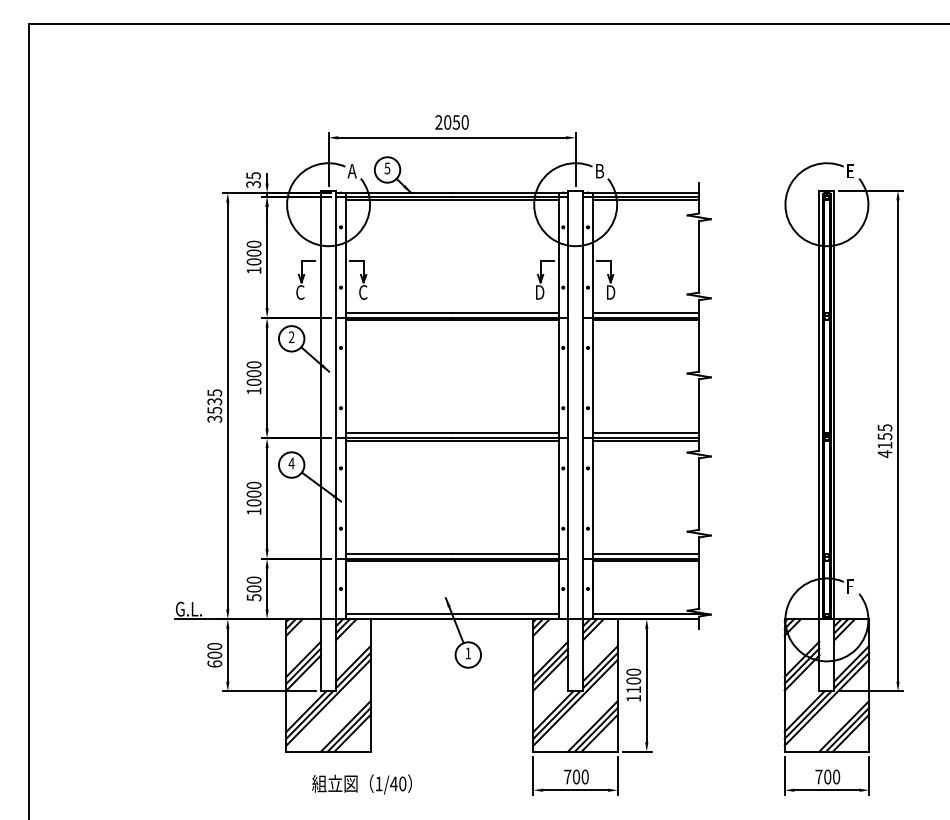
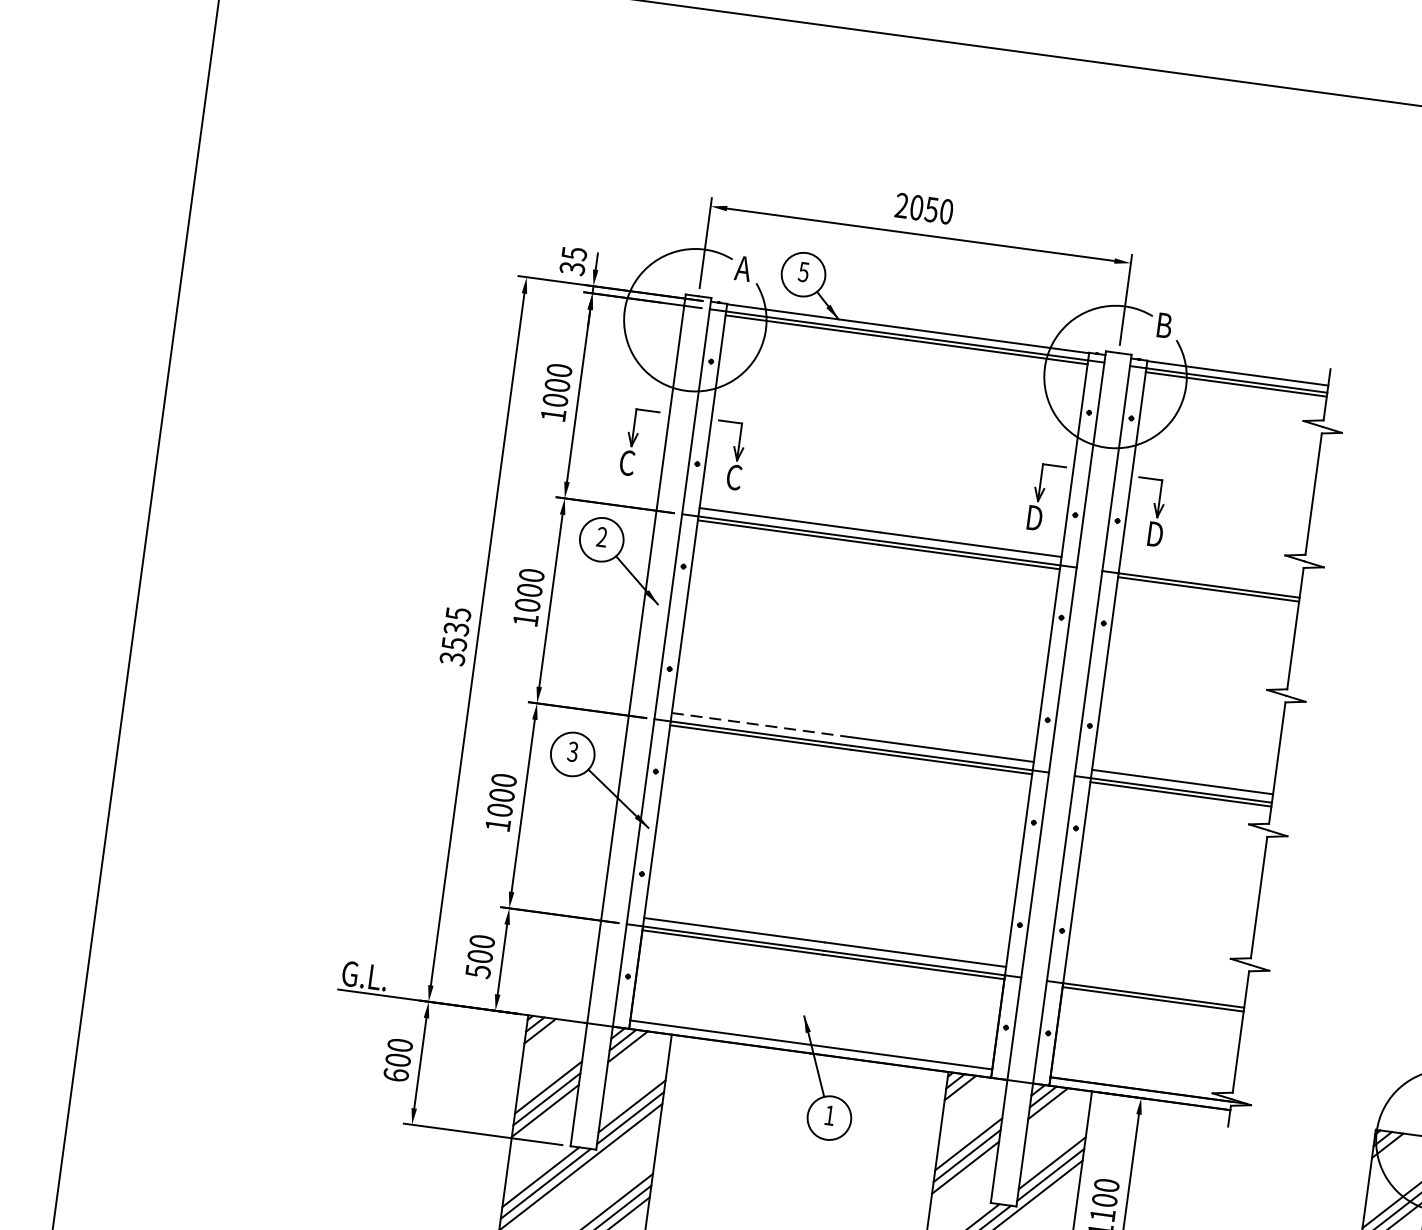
line: (645, 312) -> (1209, 576), removed
line: (399, 433) -> (763, 725), solid -> dashed
text: (291, 463) -> (572, 751), 4 -> 3
line: (645, 553) -> (1154, 986), removed

